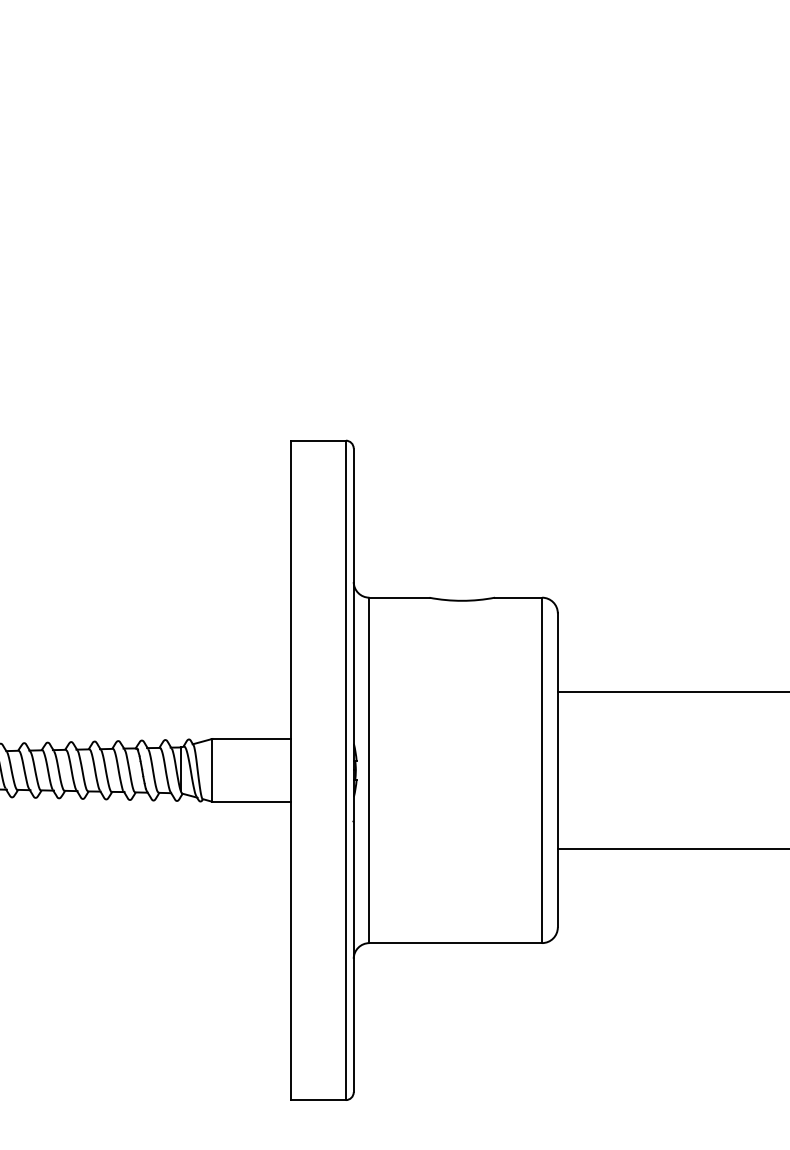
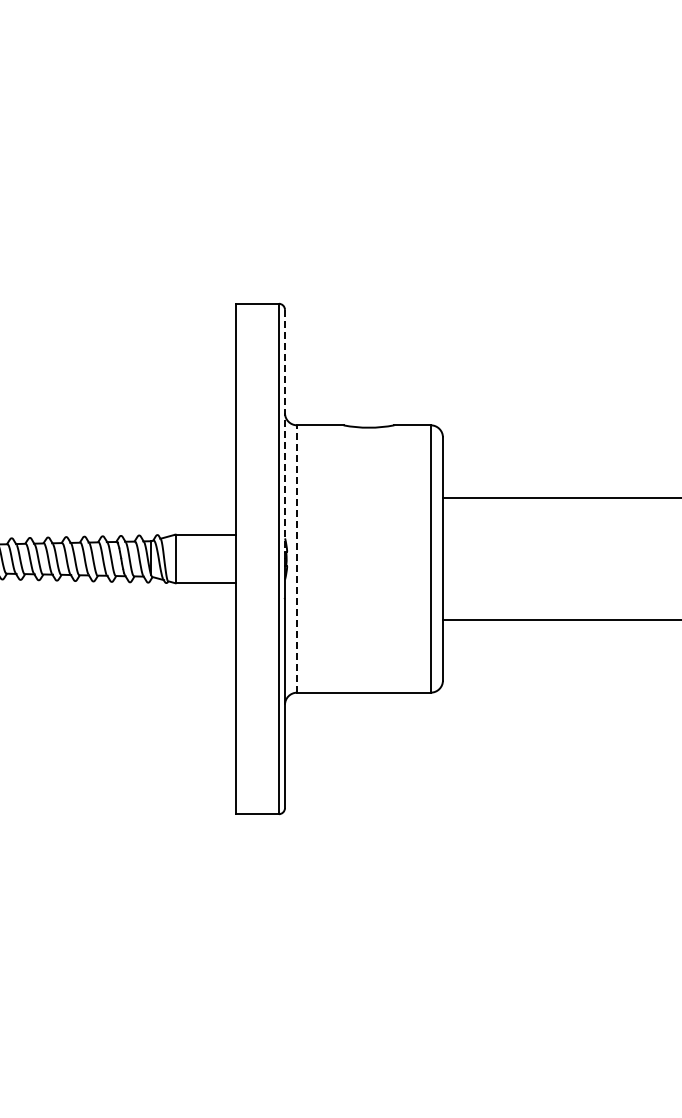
line: (353, 609) -> (284, 434), solid -> dashed
line: (369, 771) -> (297, 559), solid -> dashed

